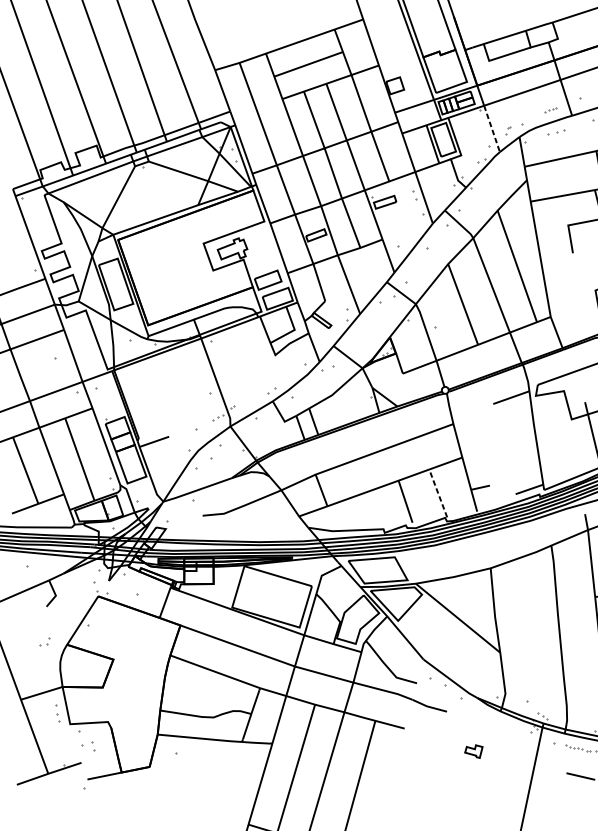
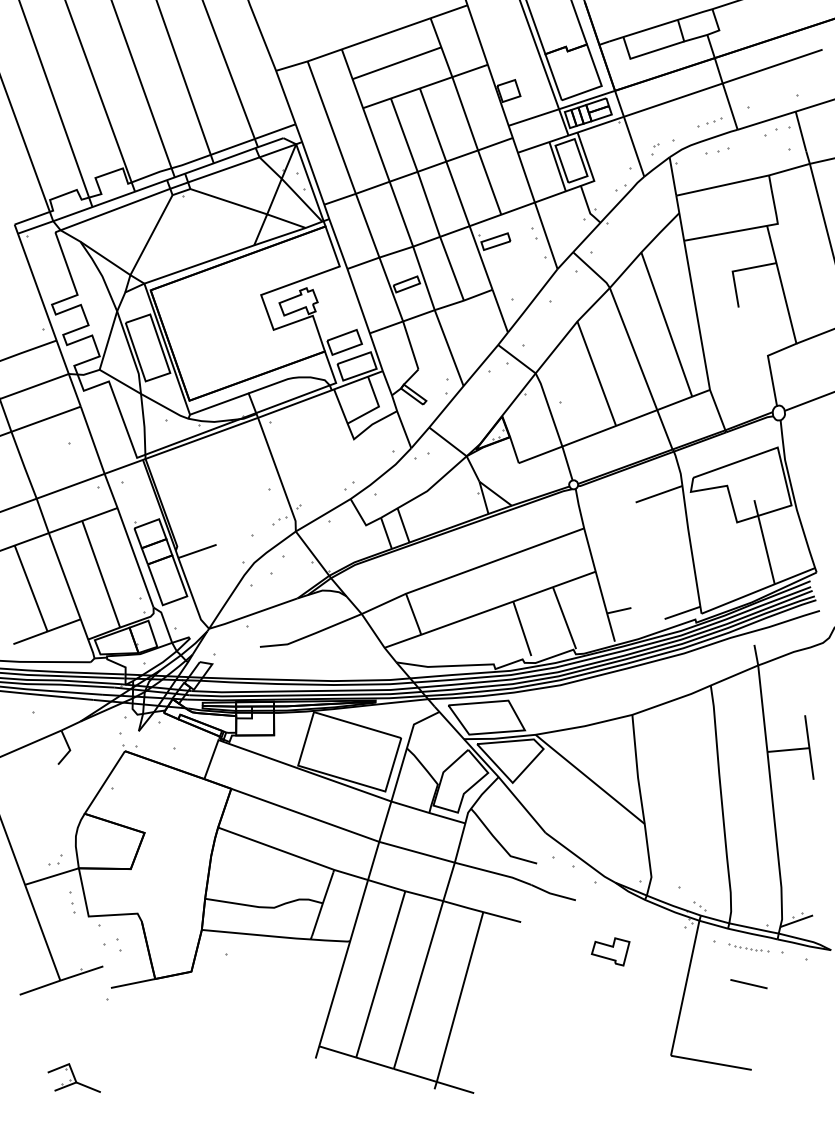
part: (550, 110) -> (709, 122), size x1.67
line: (492, 128) -> (634, 146), dashed -> solid
line: (438, 492) -> (564, 617), dashed -> solid
part: (44, 641) -> (55, 859), moved
part: (473, 751) -> (610, 951), size x1.67

